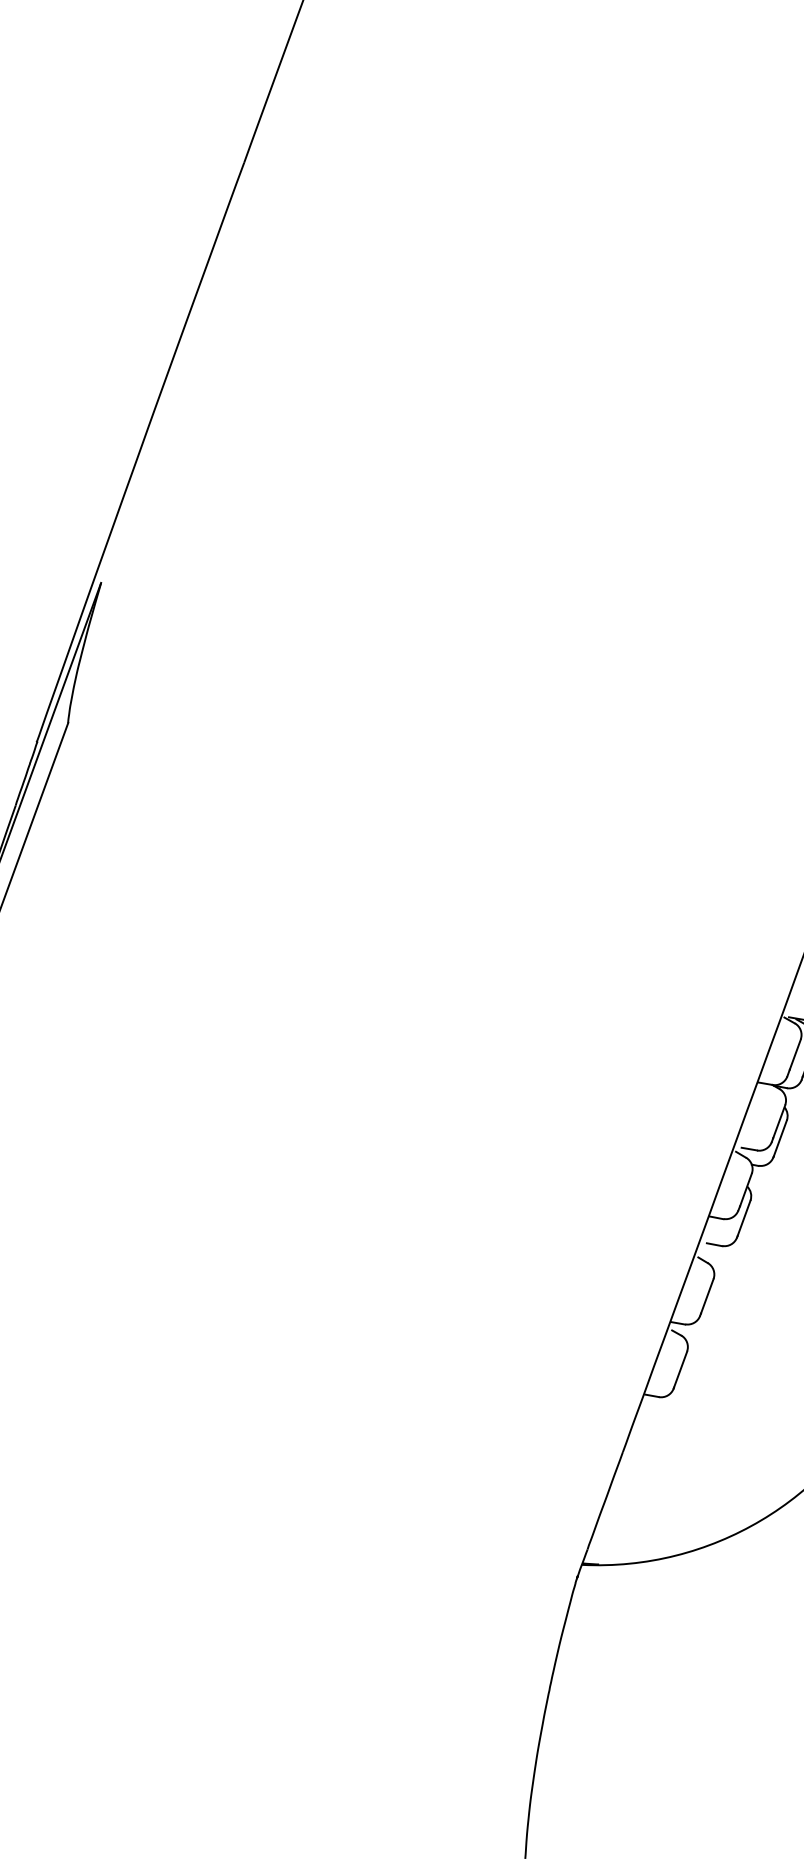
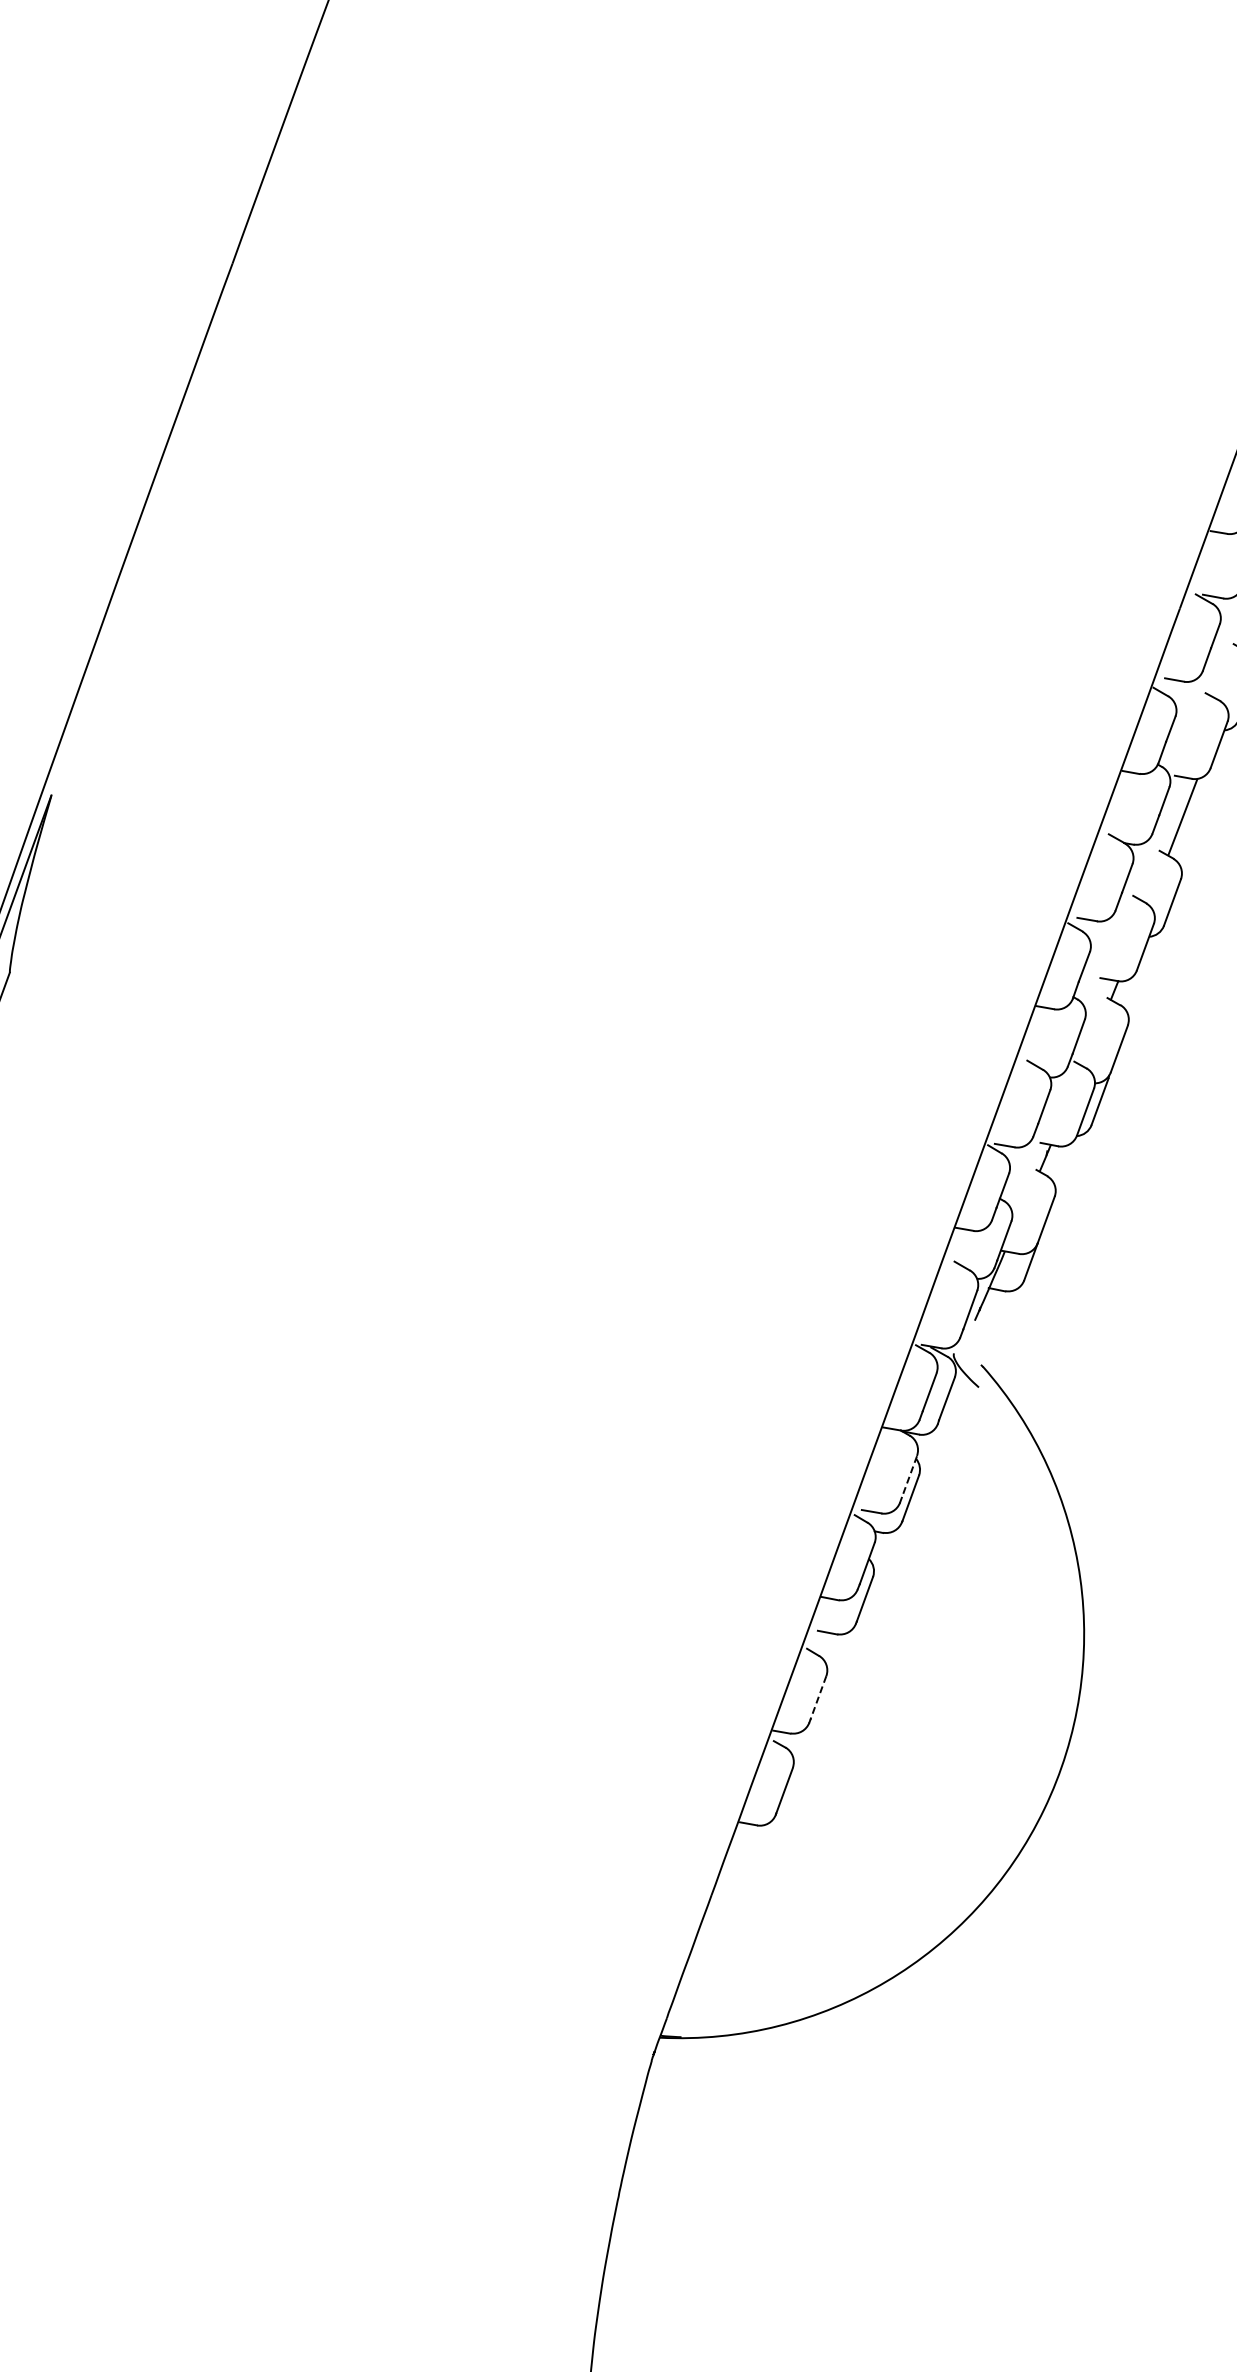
line: (779, 1122) -> (909, 1477), solid -> dashed
line: (707, 1296) -> (818, 1698), solid -> dashed

